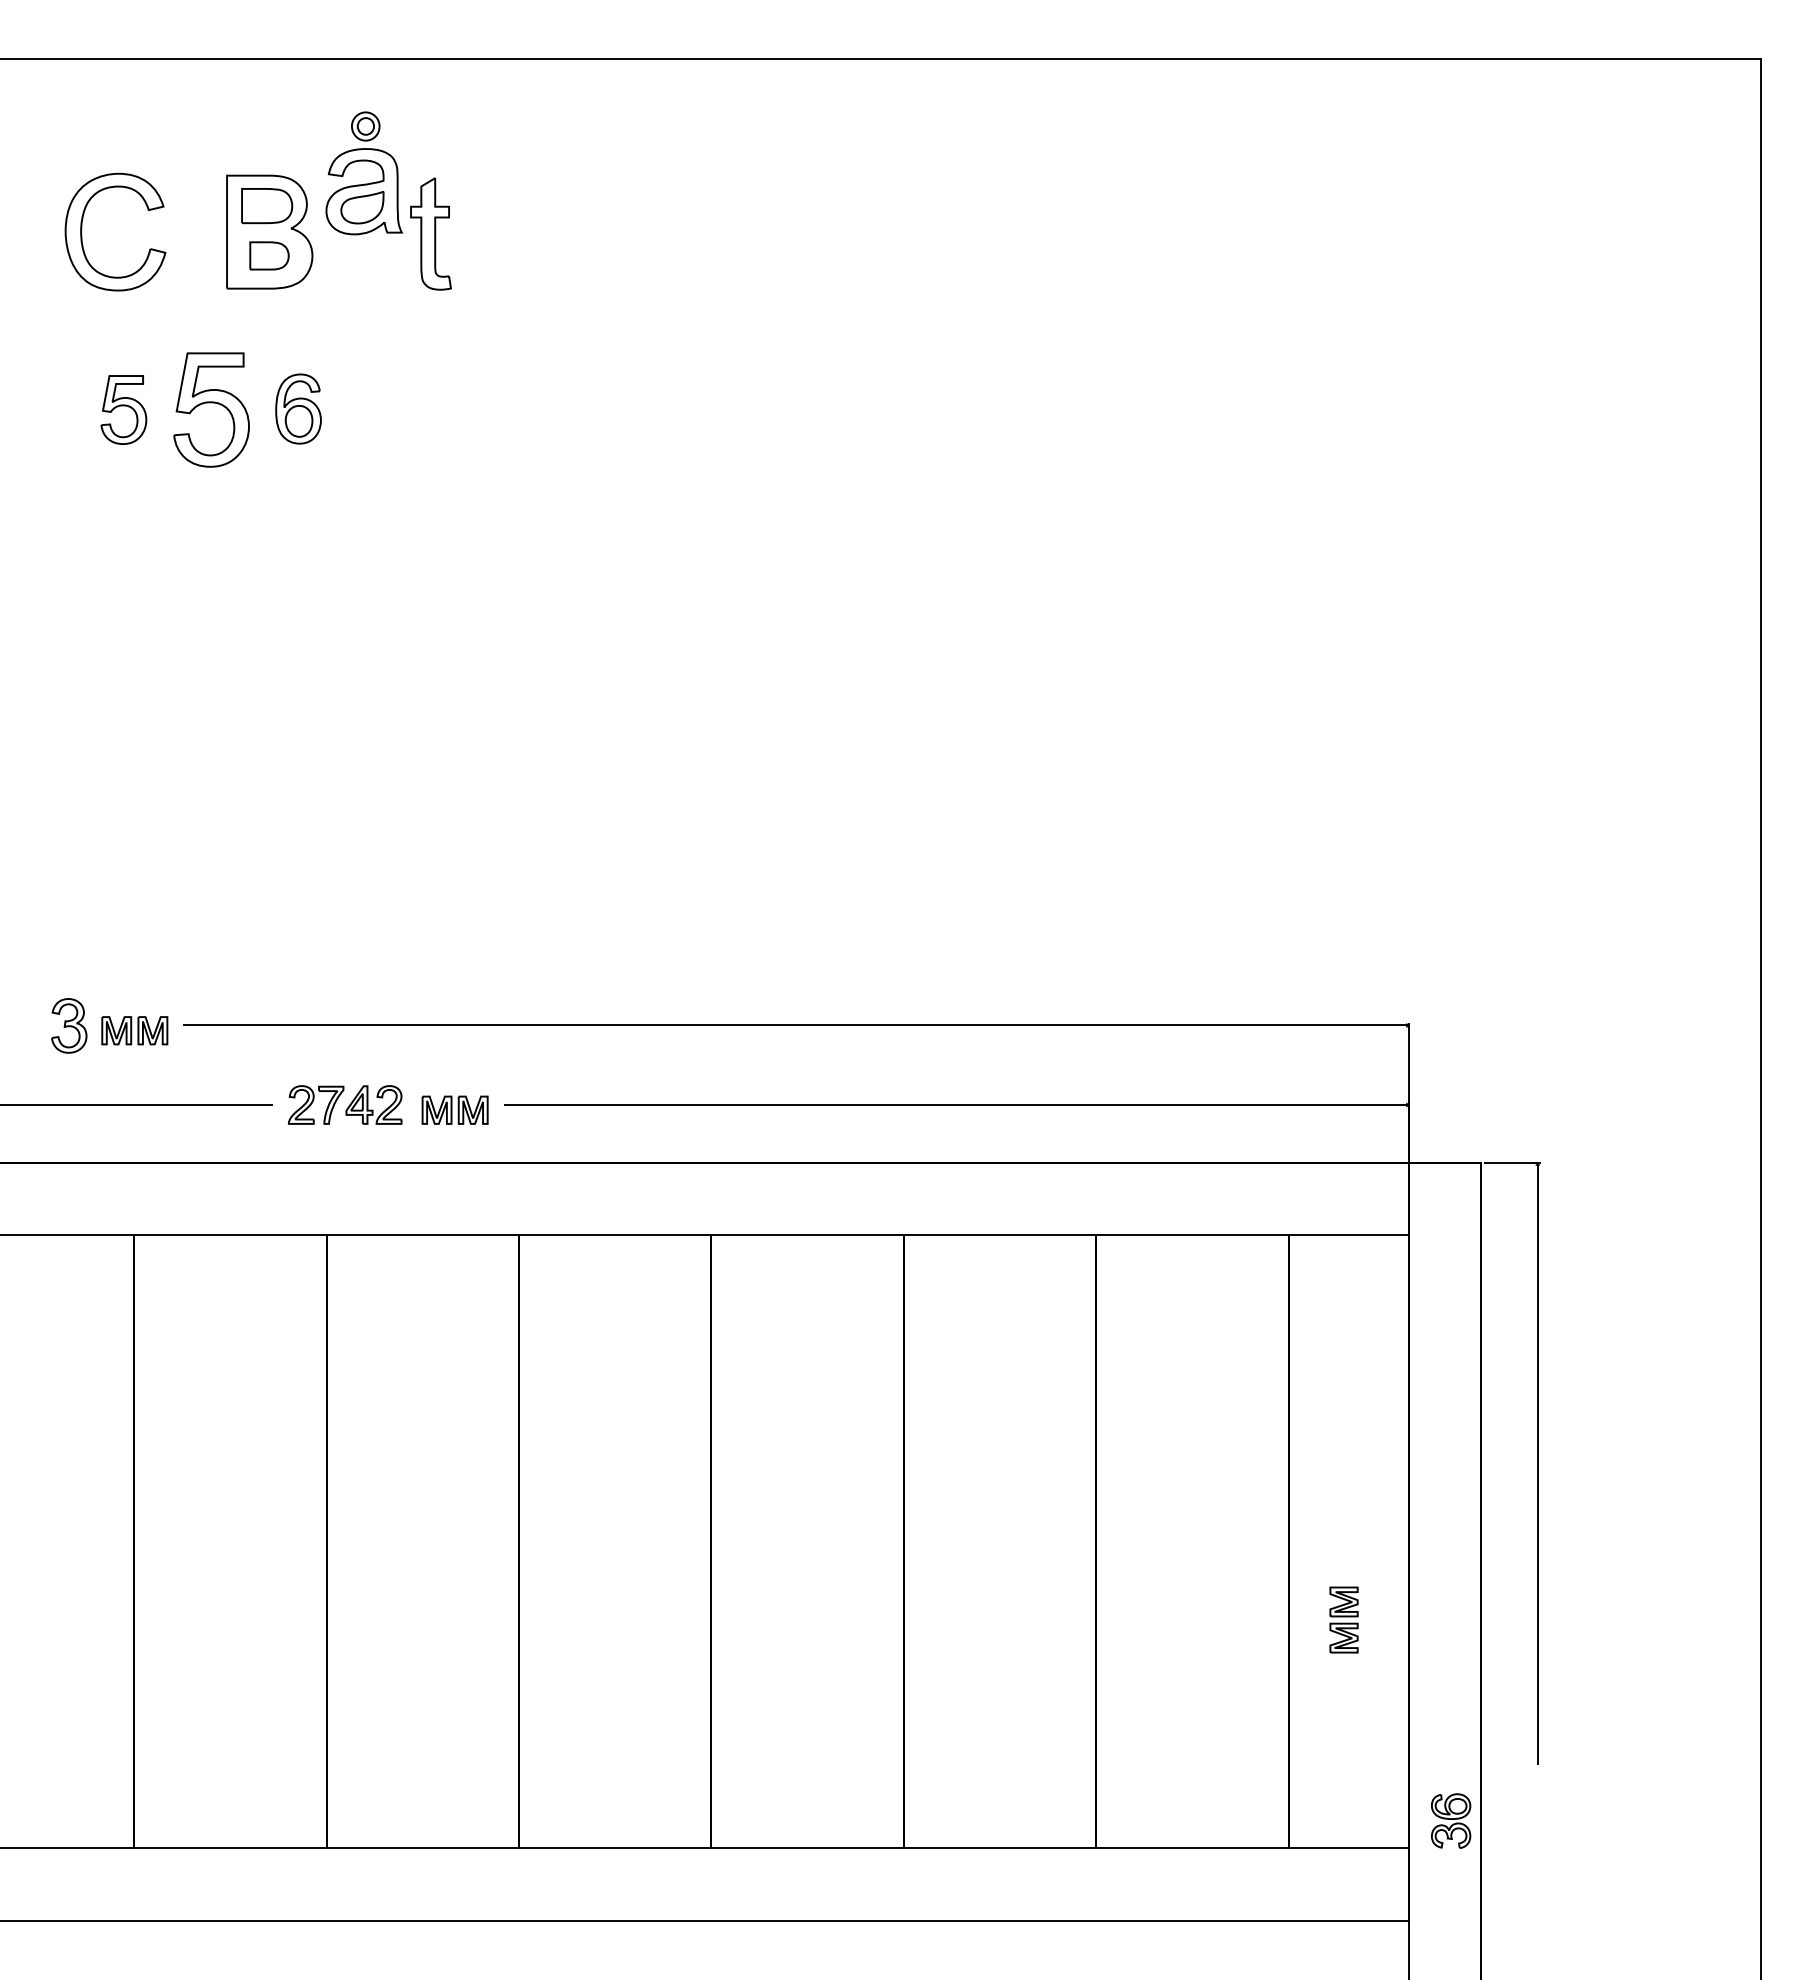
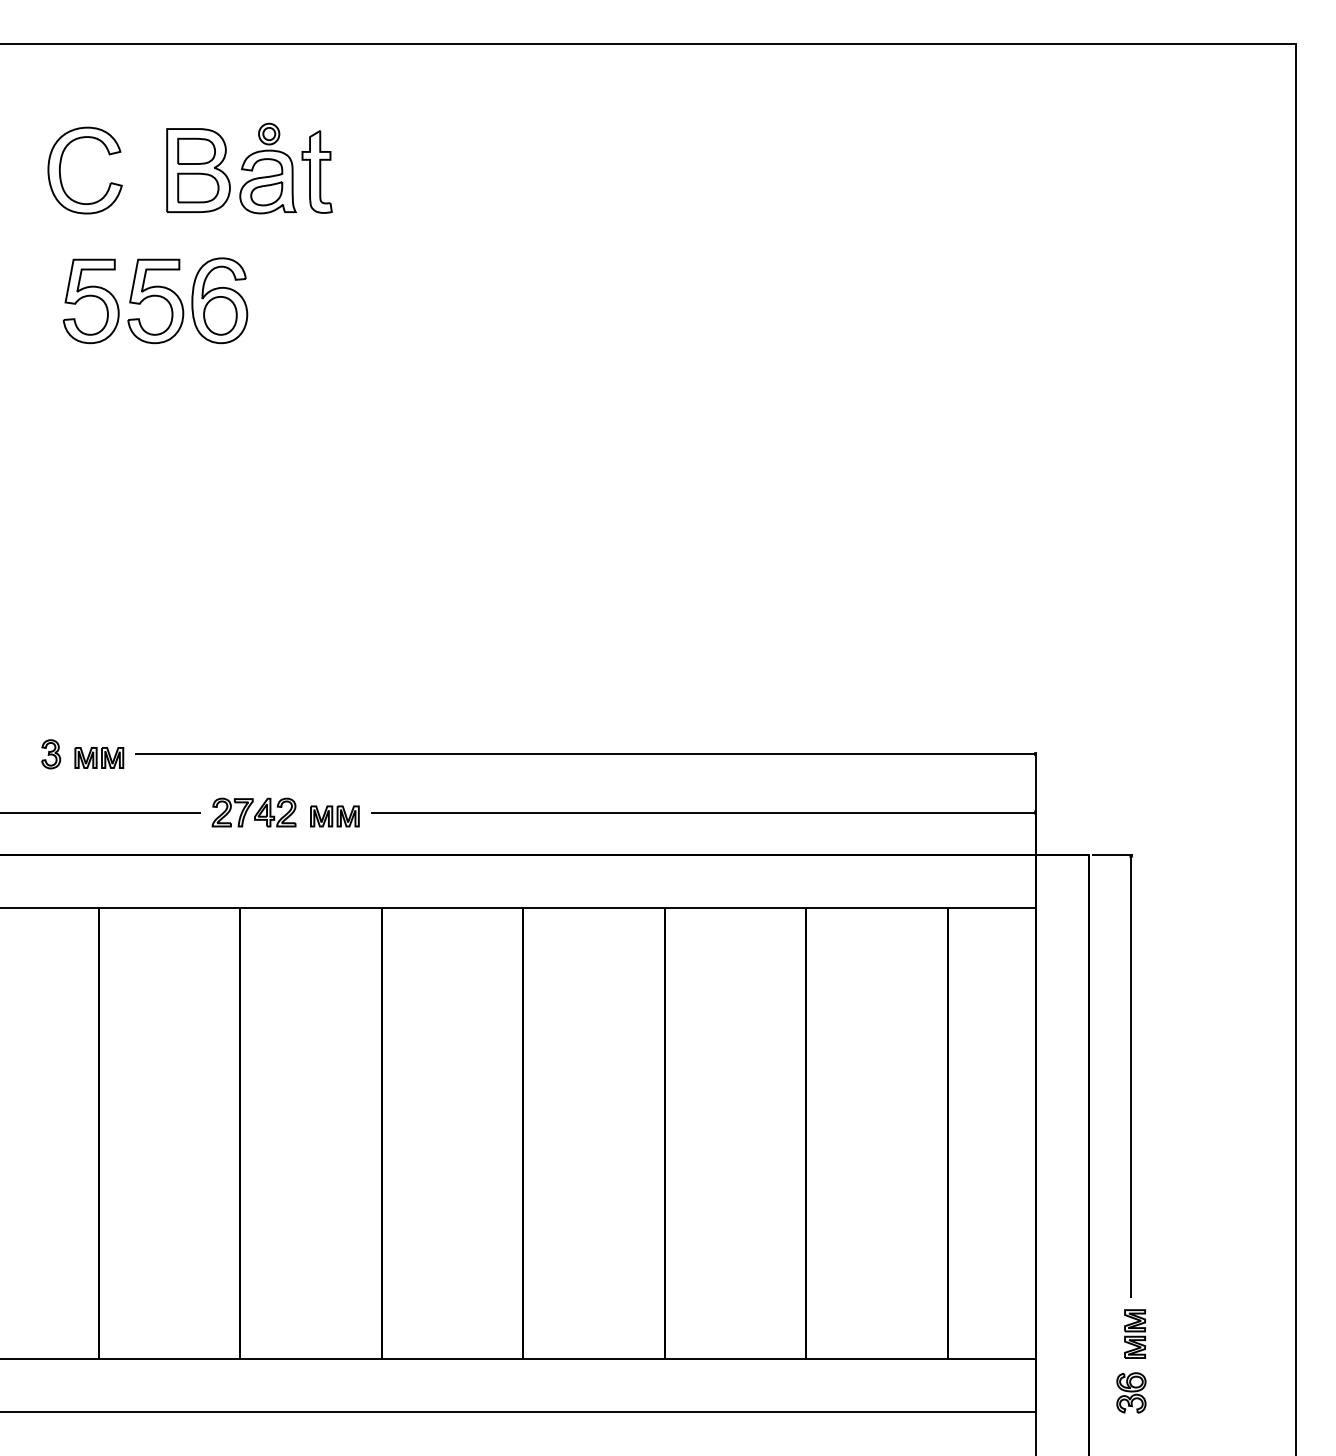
part: (364, 183) -> (268, 176), moved
part: (269, 255) -> (198, 187), size x1.43
part: (298, 408) -> (219, 300), size x1.67
part: (123, 409) -> (91, 301), size x1.67
part: (69, 1025) -> (51, 754), size x0.71
part: (1343, 1619) -> (1134, 1333), moved
part: (1451, 1820) -> (1131, 1392), moved

